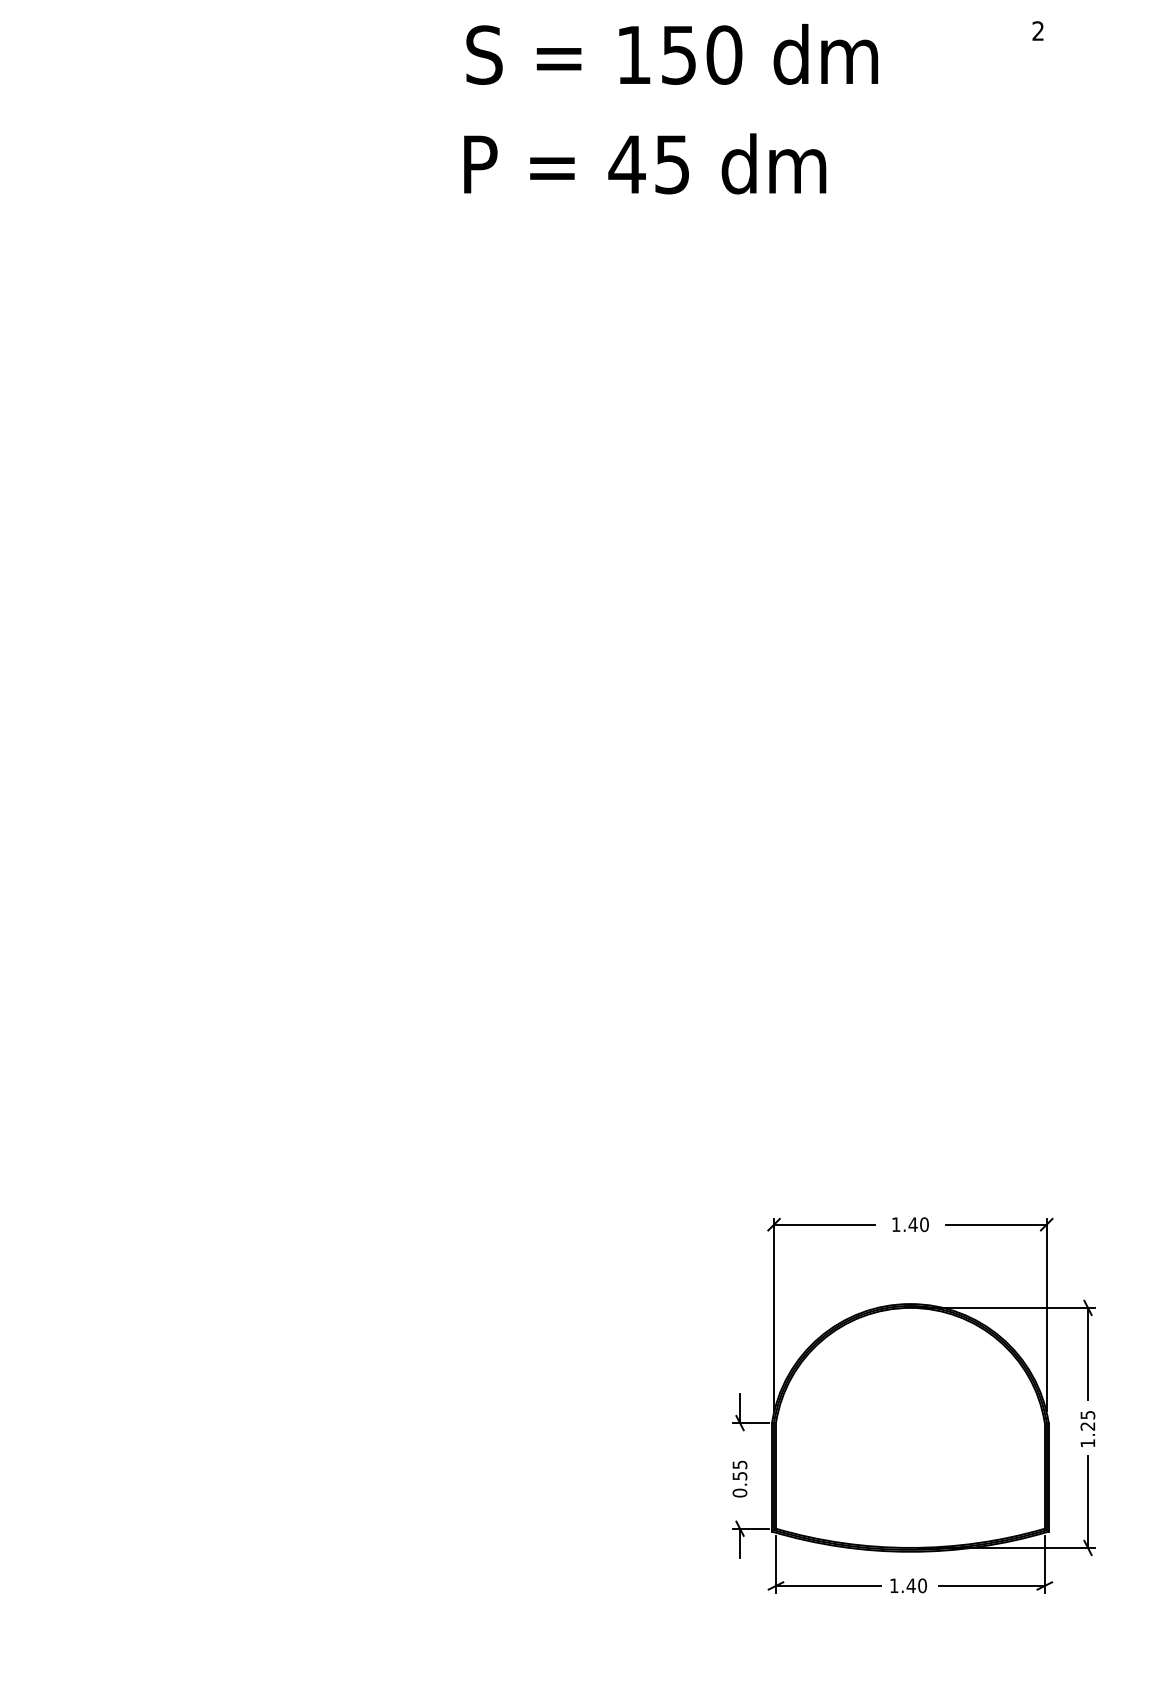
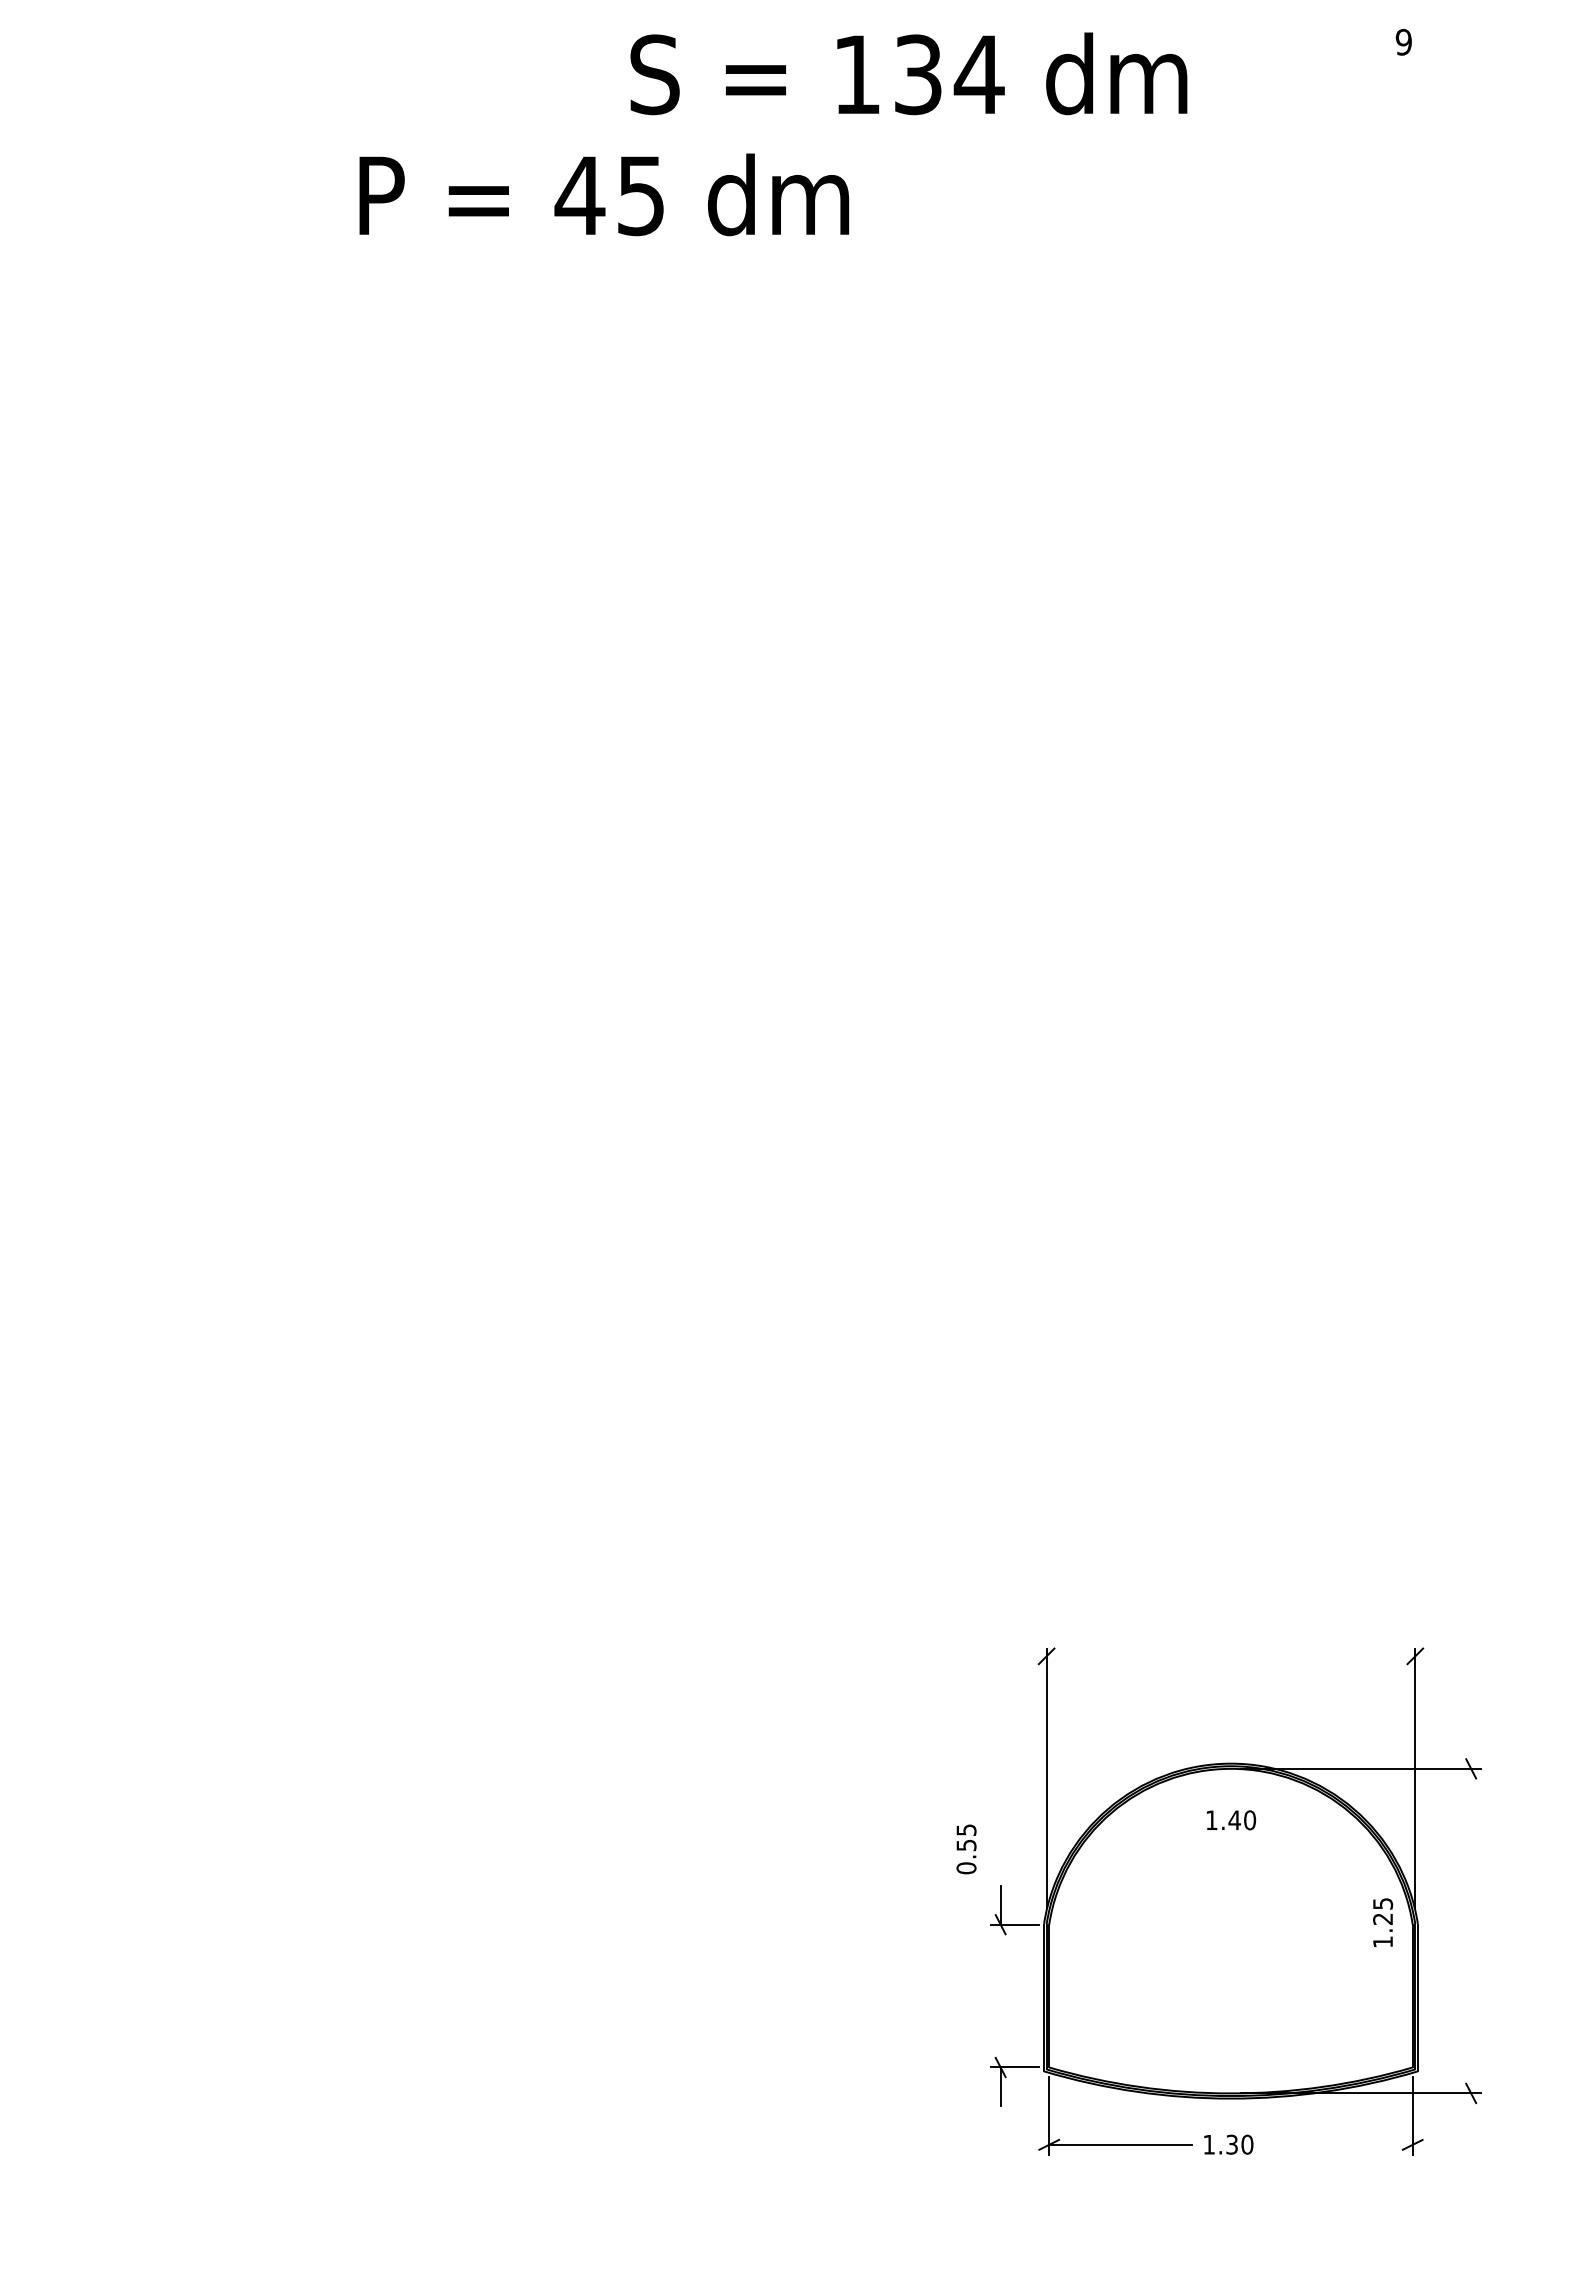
text: (1037, 31) -> (1403, 42), 2 -> 9
text: (702, 54) -> (949, 74), 150 -> 134
text: (645, 163) -> (604, 194), moved
line: (824, 1224) -> (1114, 1656), removed
text: (910, 1224) -> (1231, 1820), moved
line: (995, 1224) -> (1346, 1656), removed
line: (1088, 1353) -> (1471, 1830), removed
text: (1088, 1428) -> (1383, 1922), moved
text: (739, 1479) -> (966, 1849), moved
line: (1088, 1502) -> (1471, 2031), removed
text: (910, 1585) -> (1231, 2144), 1.40 -> 1.30
line: (992, 1585) -> (1341, 2144), removed

